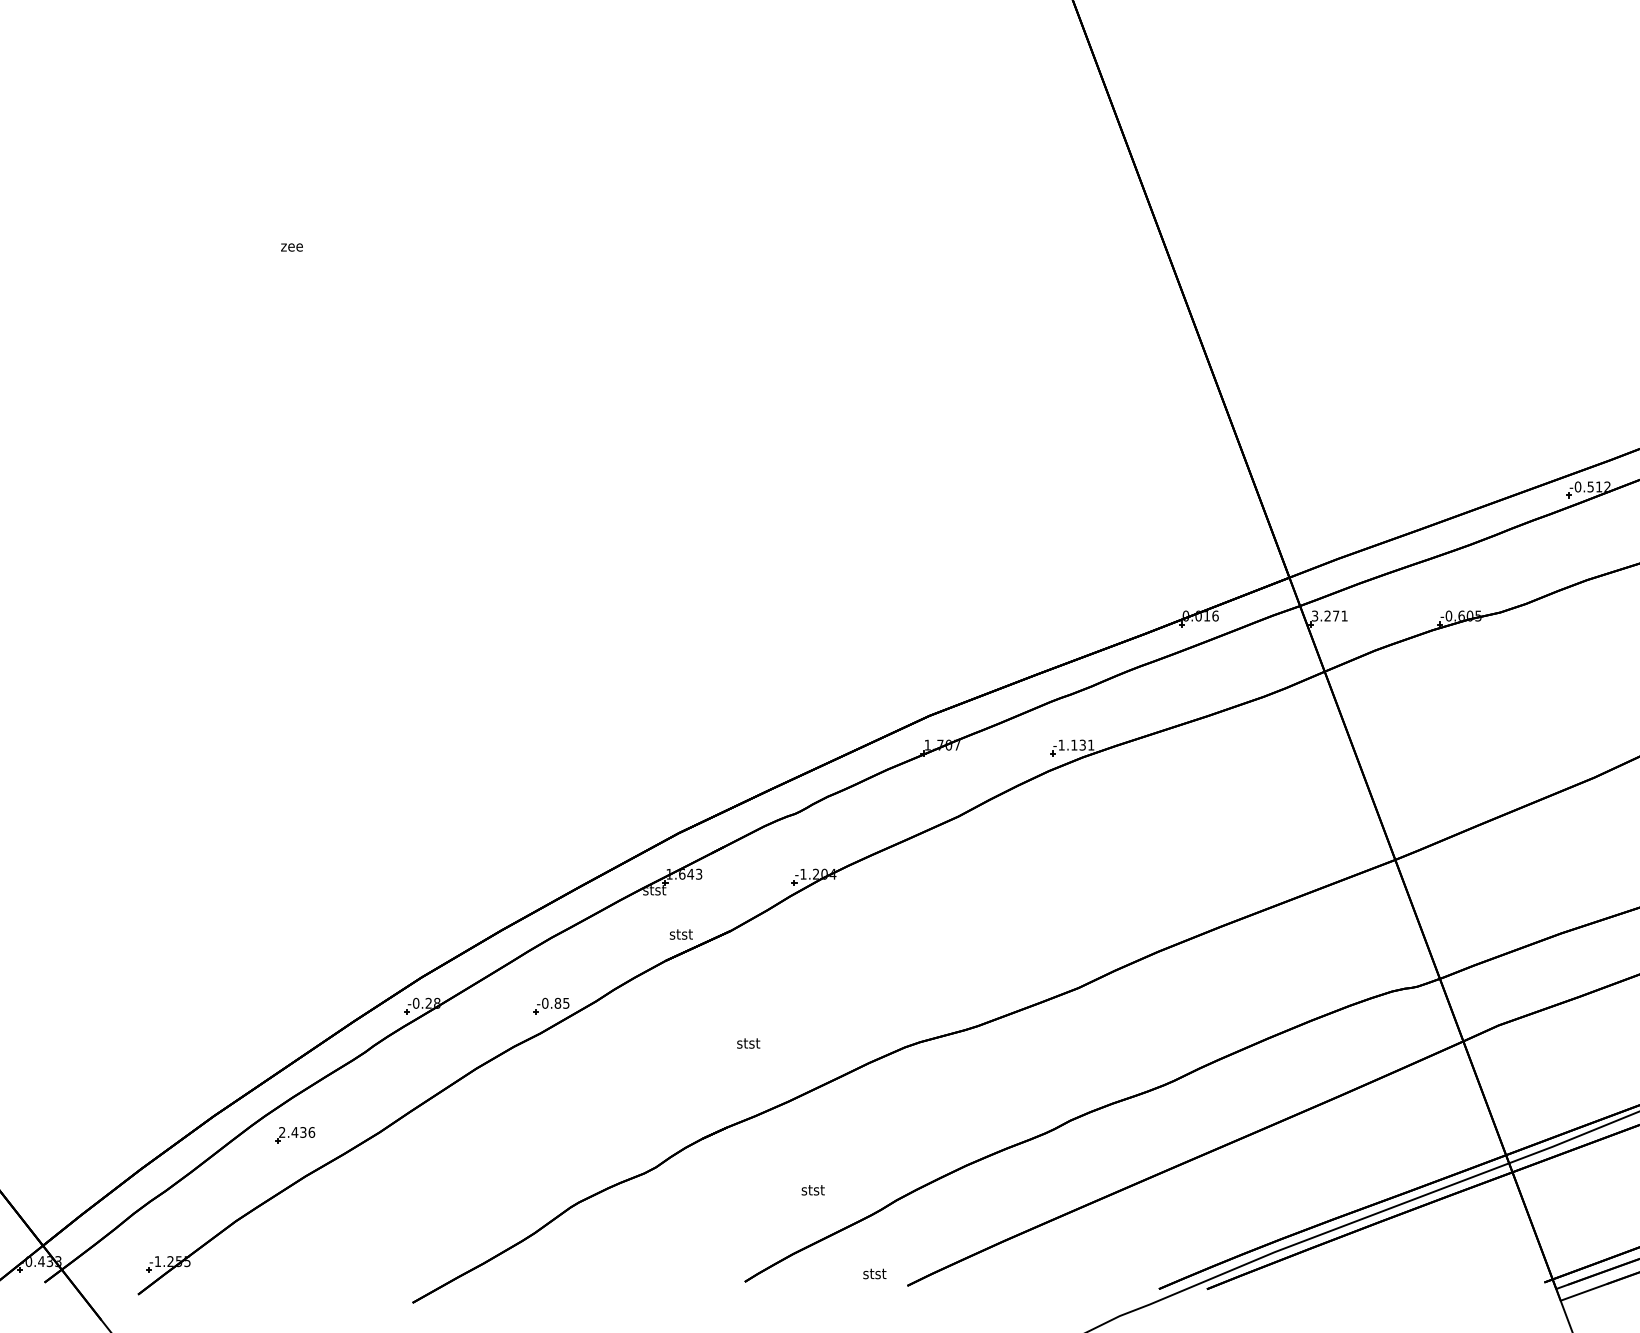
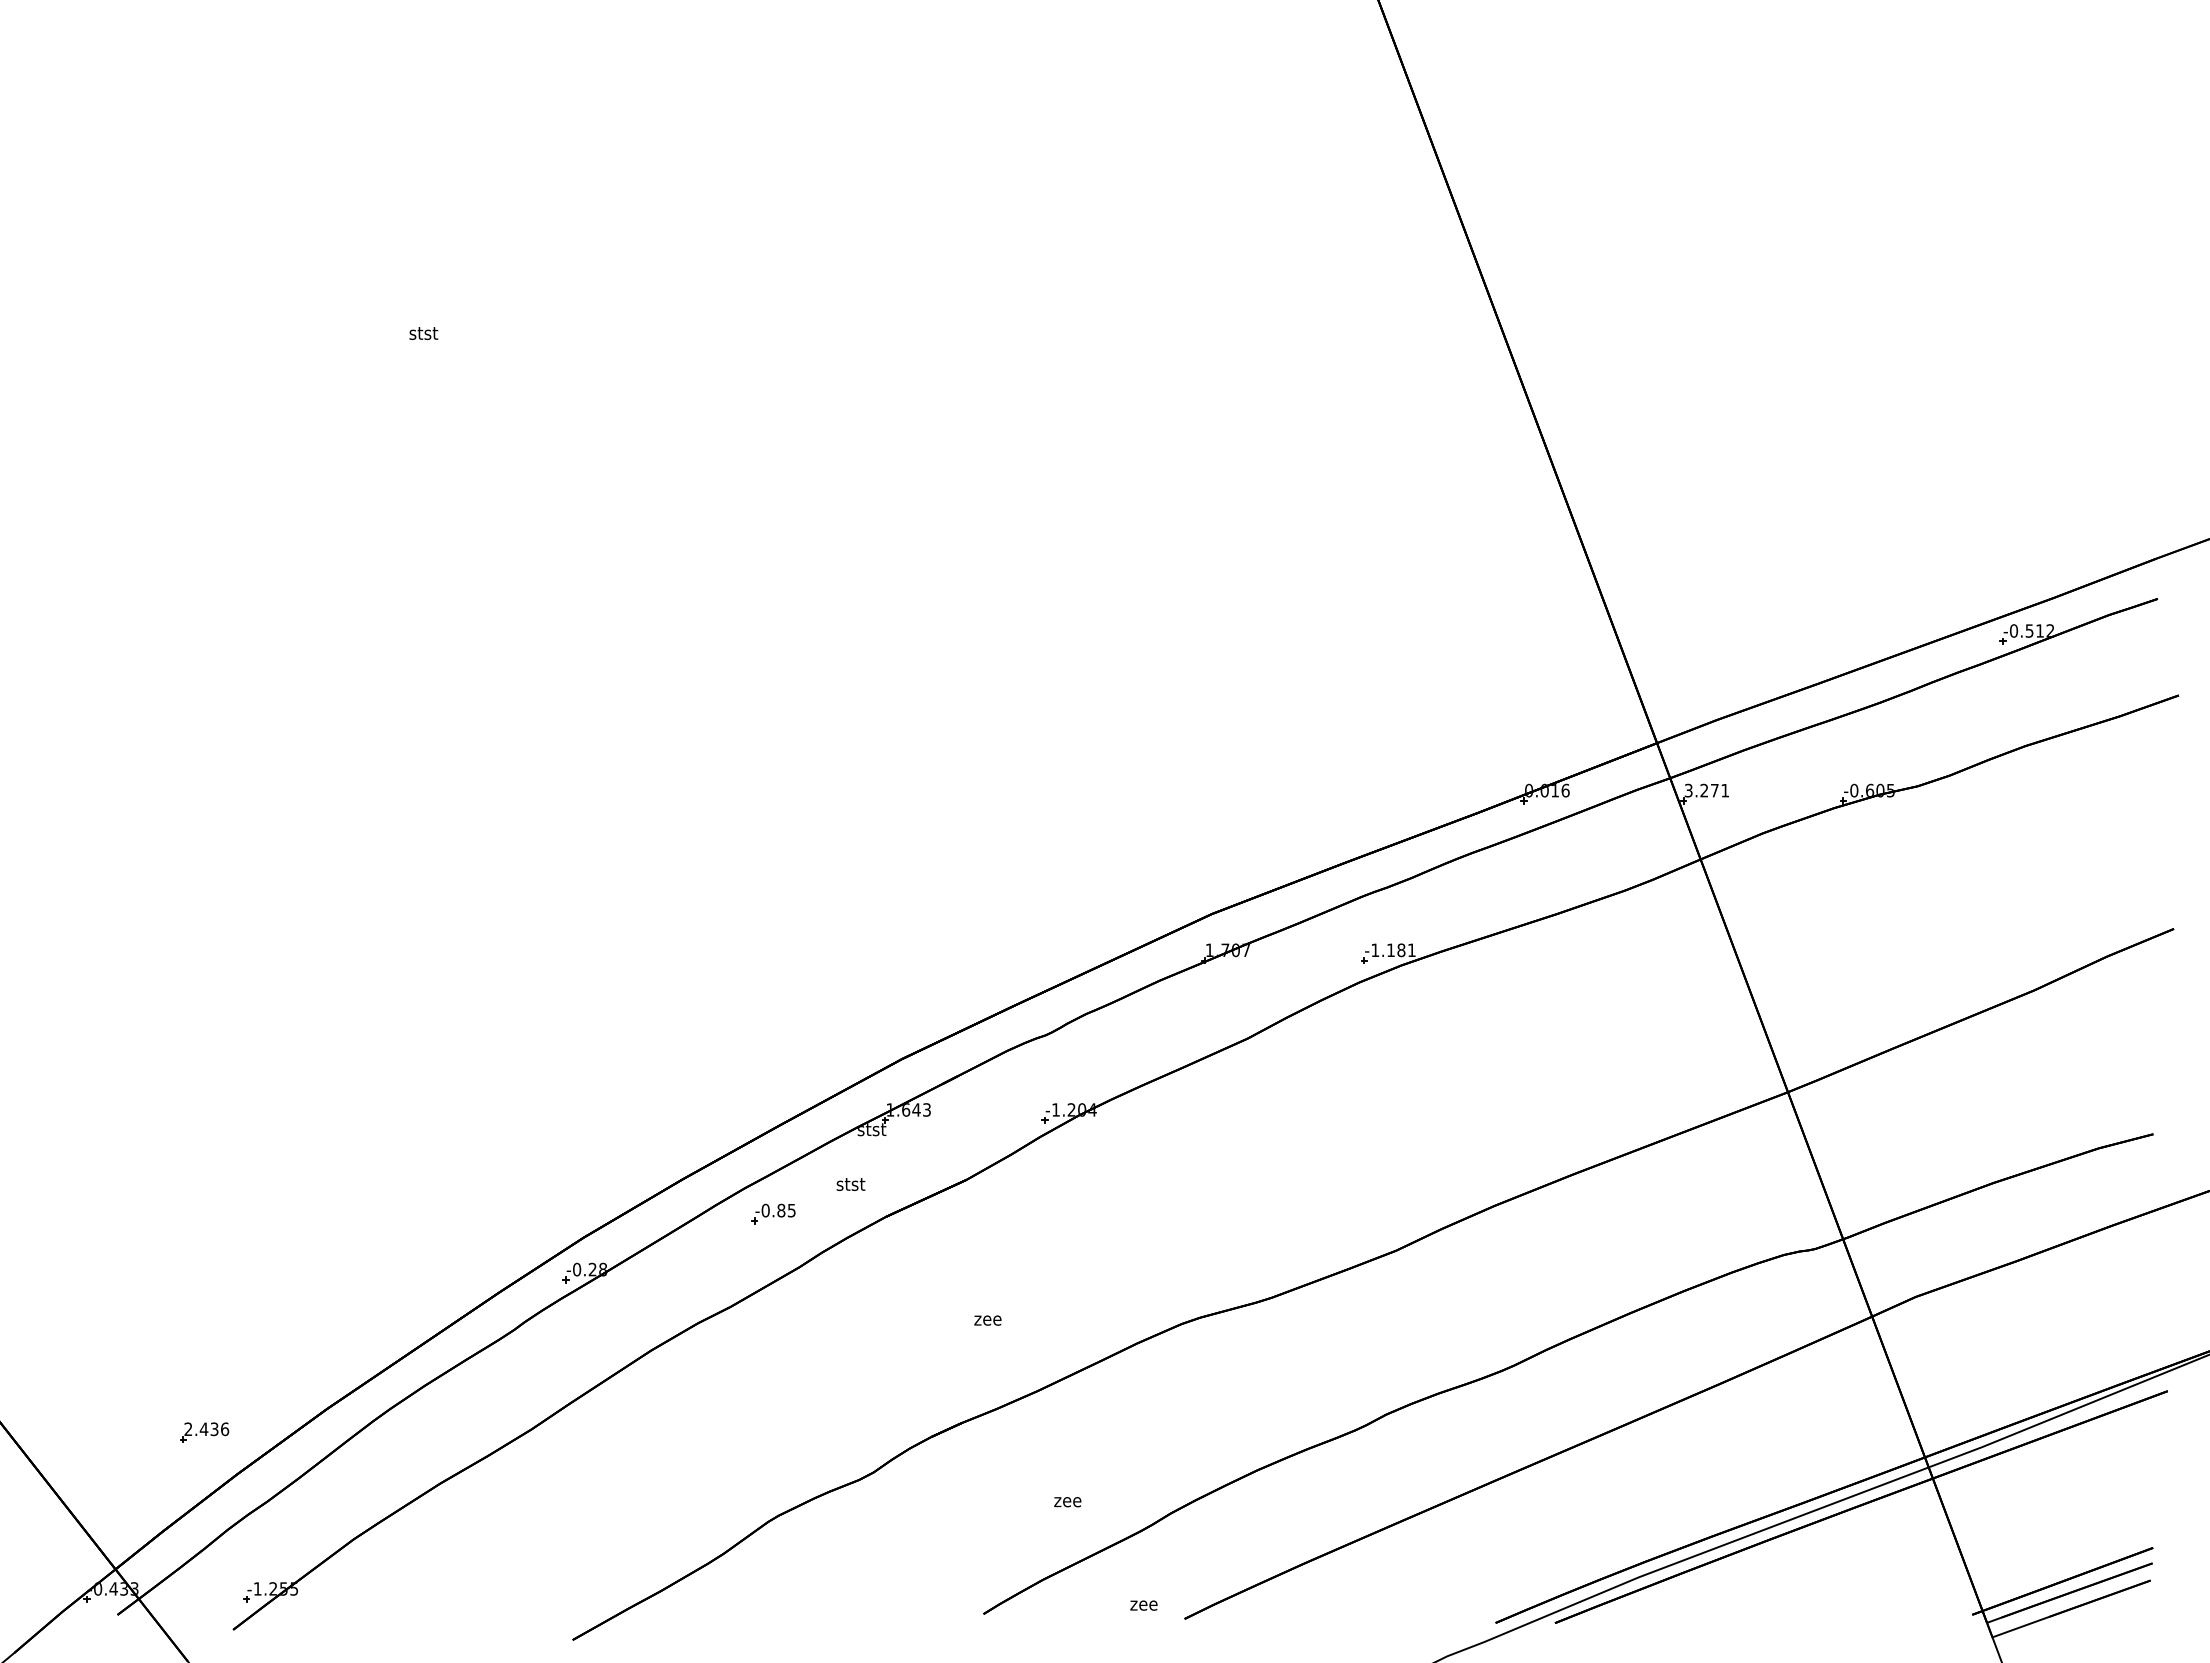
text: (292, 246) -> (423, 333), zee -> stst
text: (1082, 745) -> (1401, 950), -1.131 -> -1.181
text: (680, 934) -> (850, 1184), moved
part: (551, 1005) -> (773, 1213), moved
text: (748, 1042) -> (988, 1318), stst -> zee
part: (295, 1135) -> (204, 1432), moved
text: (812, 1190) -> (1067, 1500), stst -> zee
text: (875, 1273) -> (1144, 1603), stst -> zee

